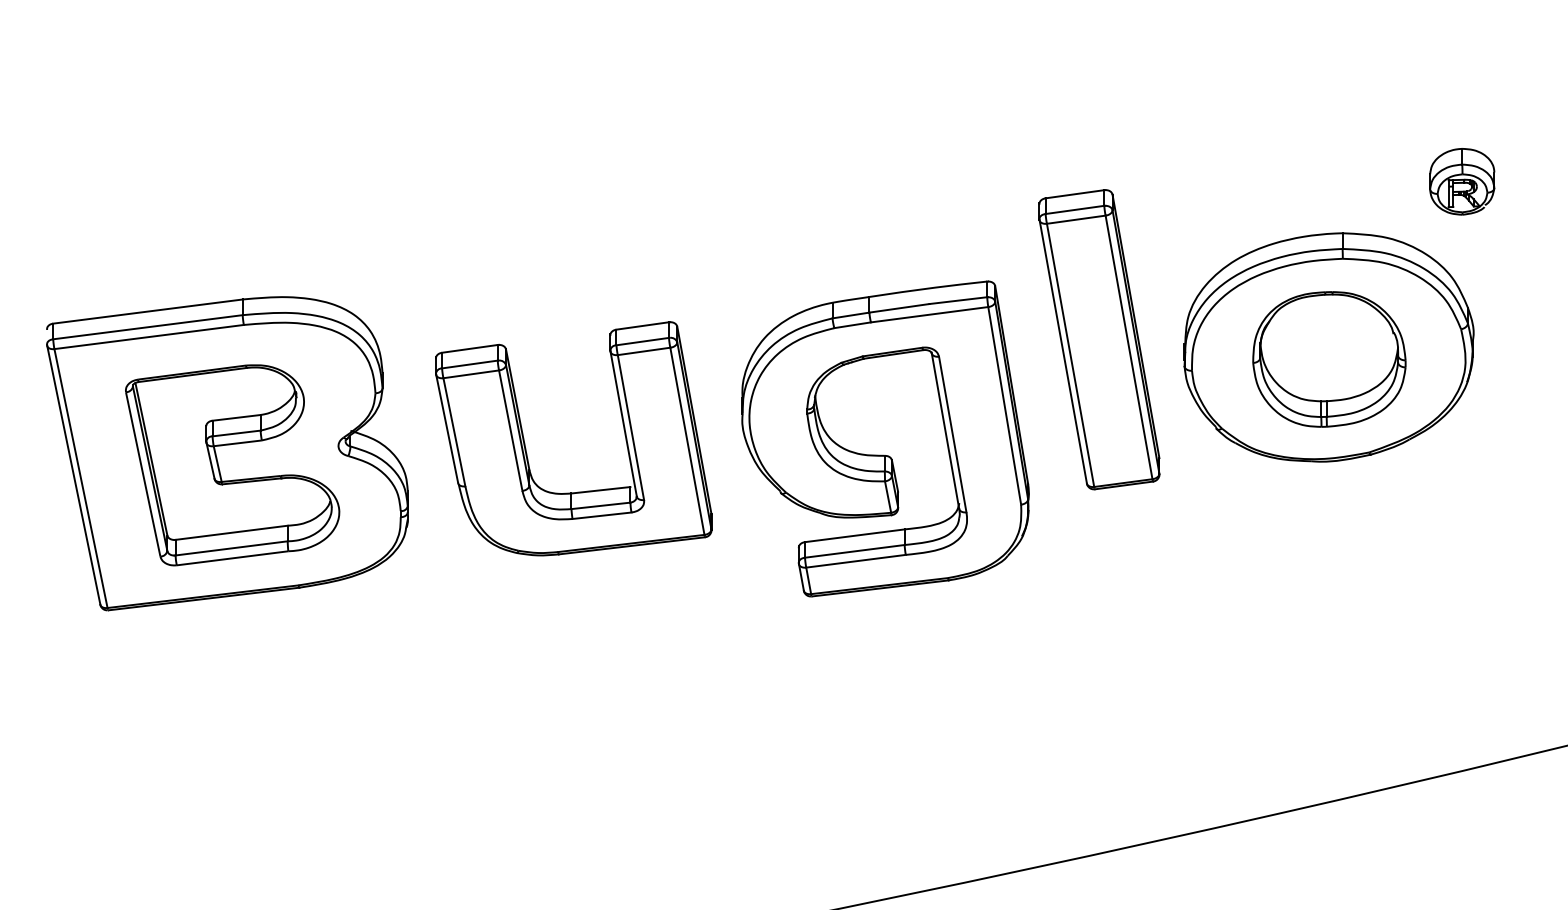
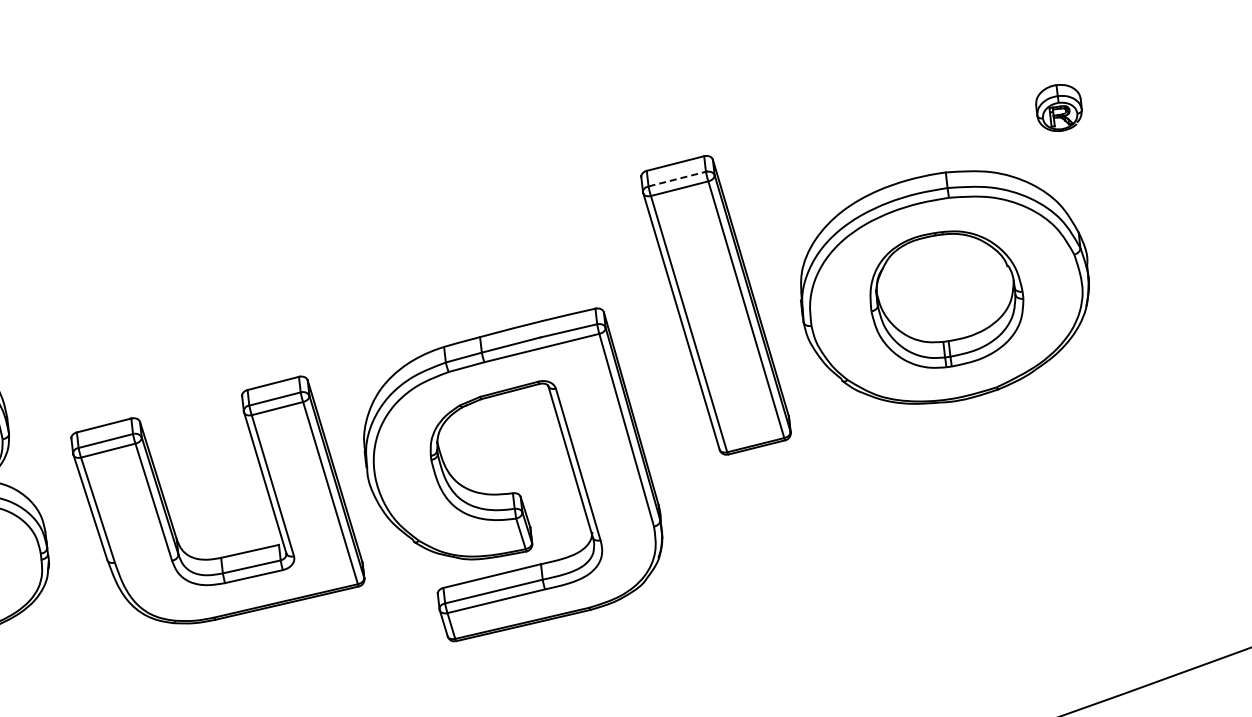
part: (1462, 181) -> (1059, 107), size x0.7
line: (1074, 209) -> (676, 178), solid -> dashed
part: (526, 448) -> (171, 518), moved
part: (883, 454) -> (511, 492), moved

